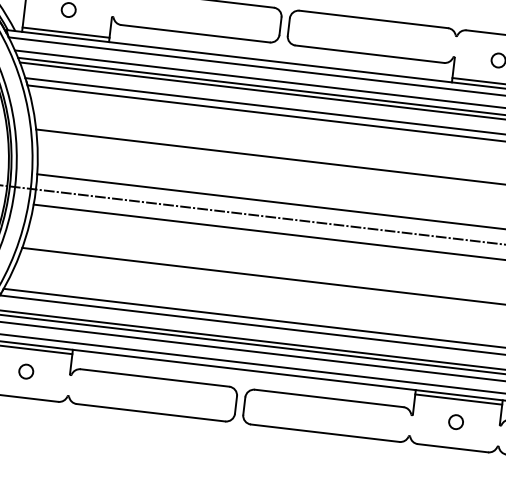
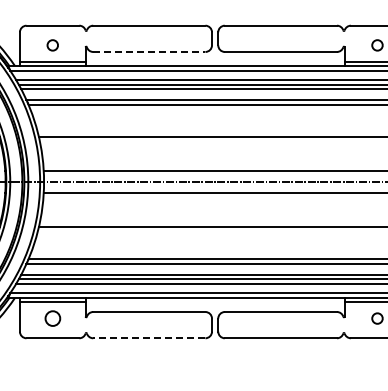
line: (195, 33) -> (149, 51), solid -> dashed
circle: (25, 371) -> (52, 318), size x1.4
line: (149, 412) -> (148, 338), solid -> dashed

